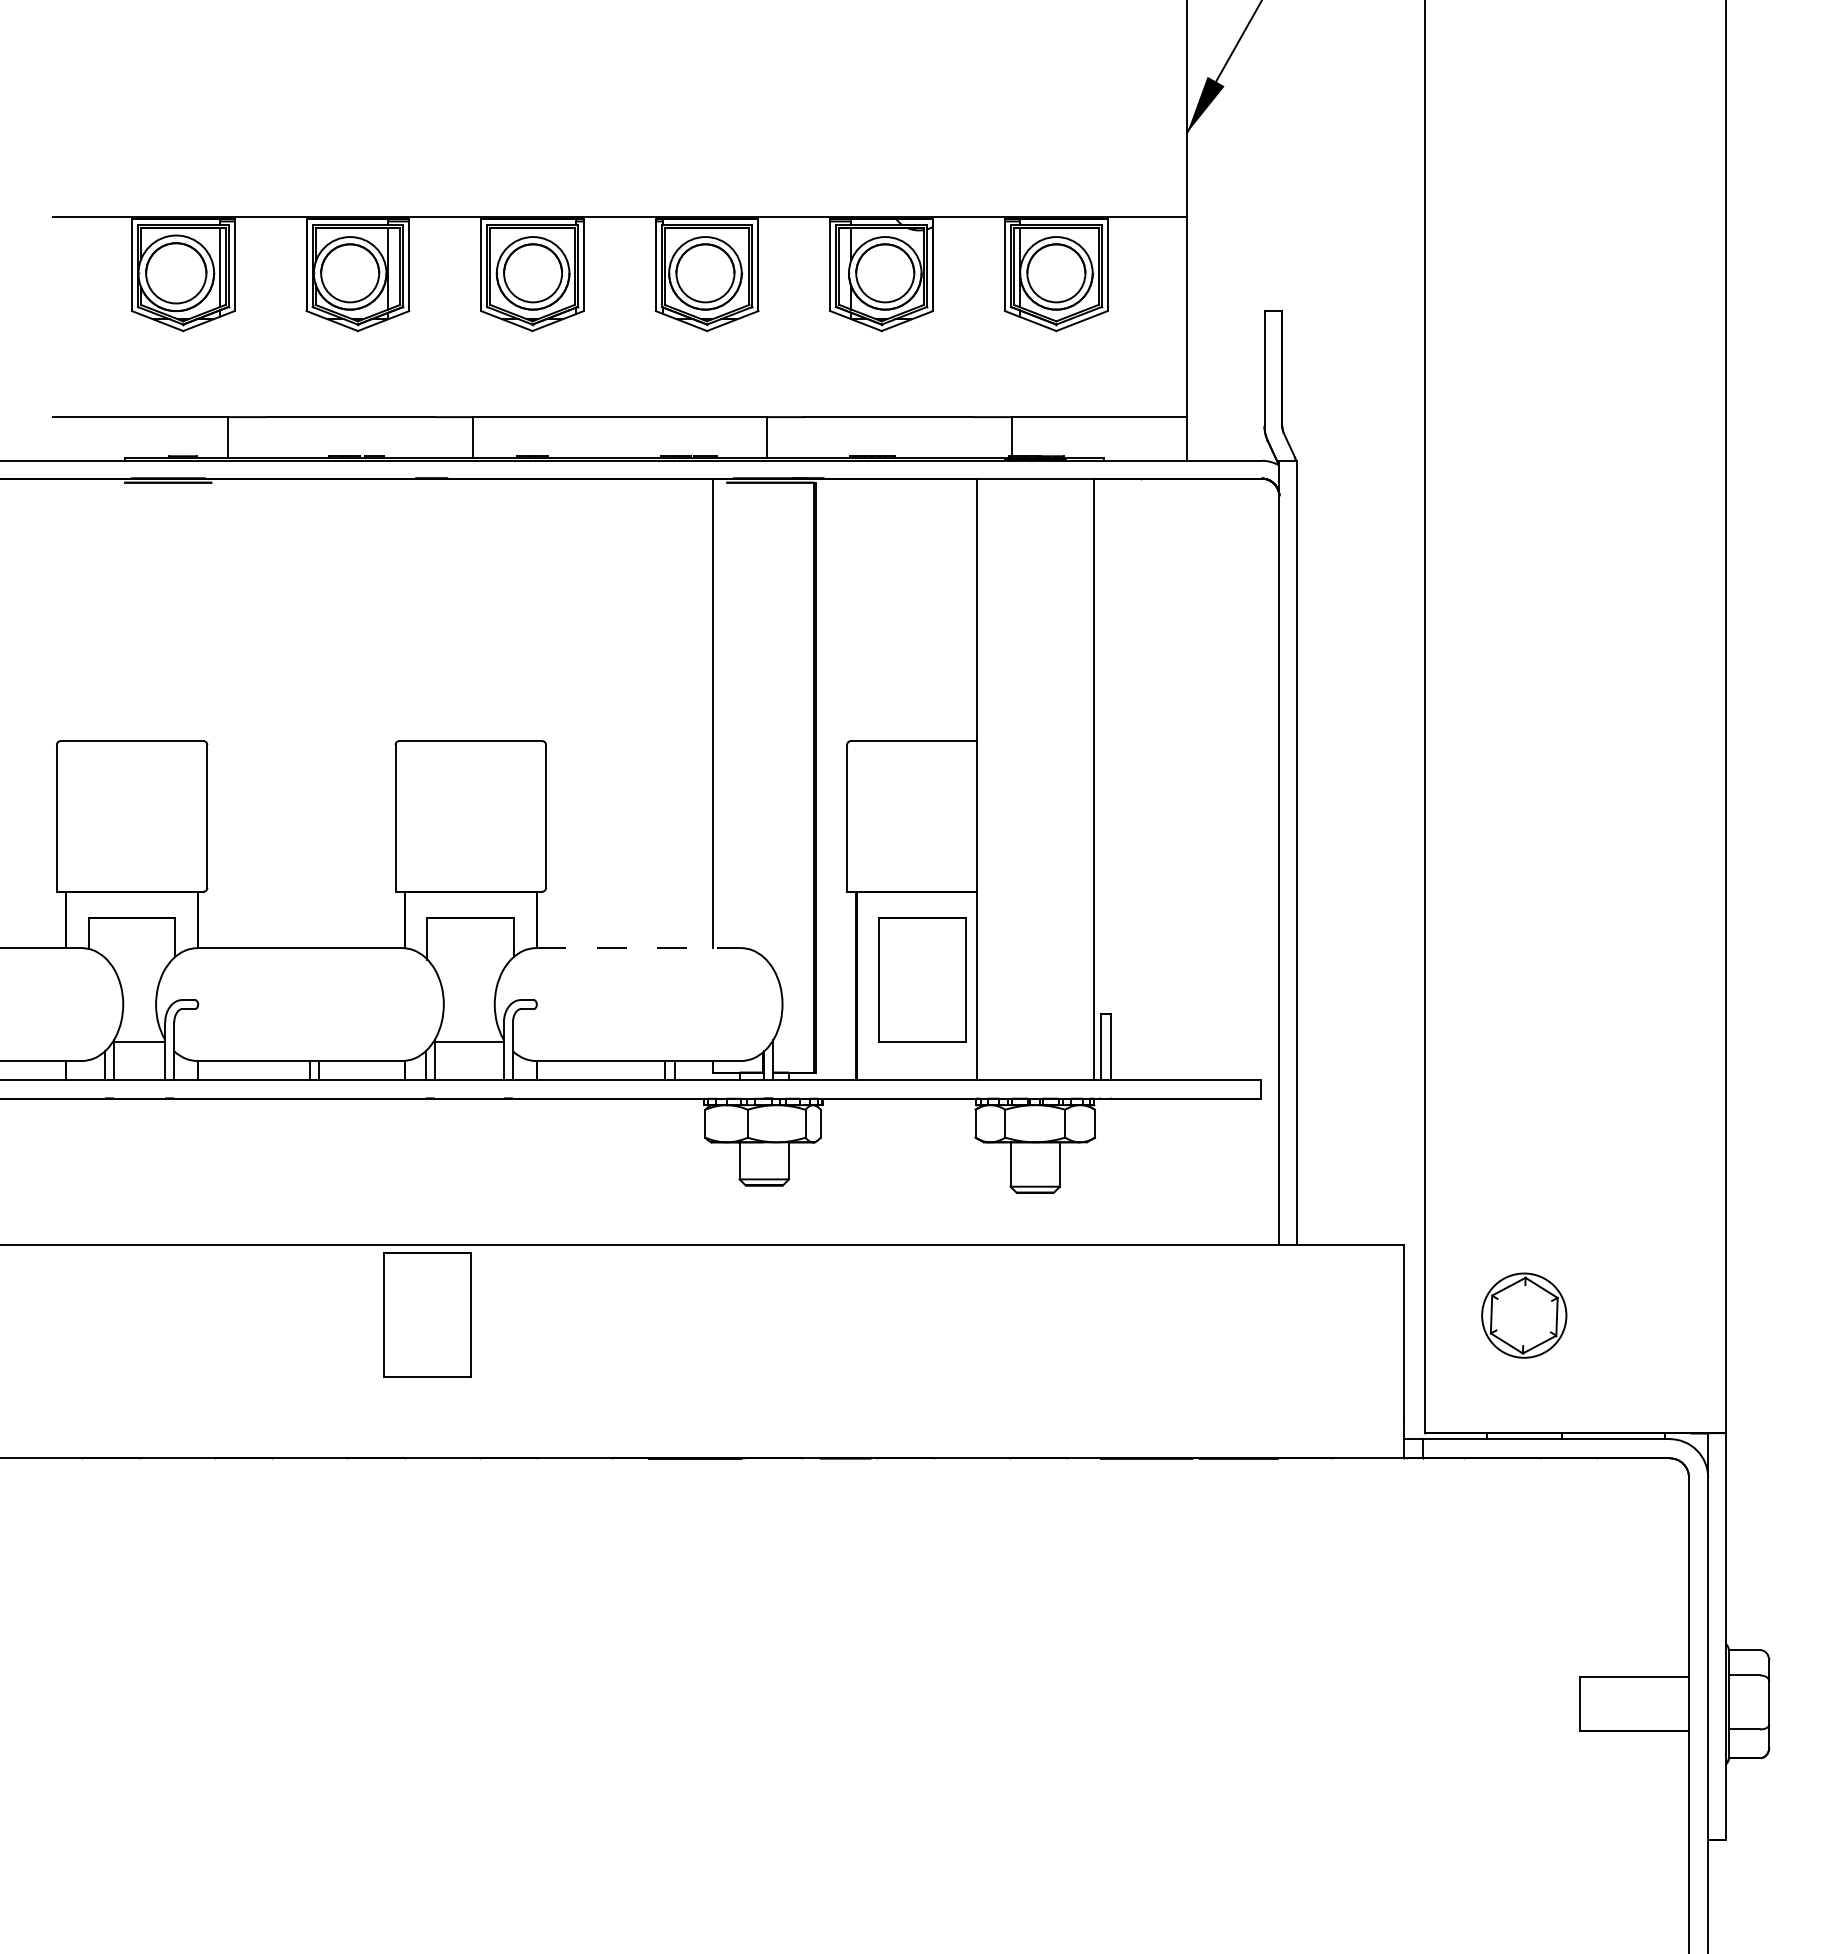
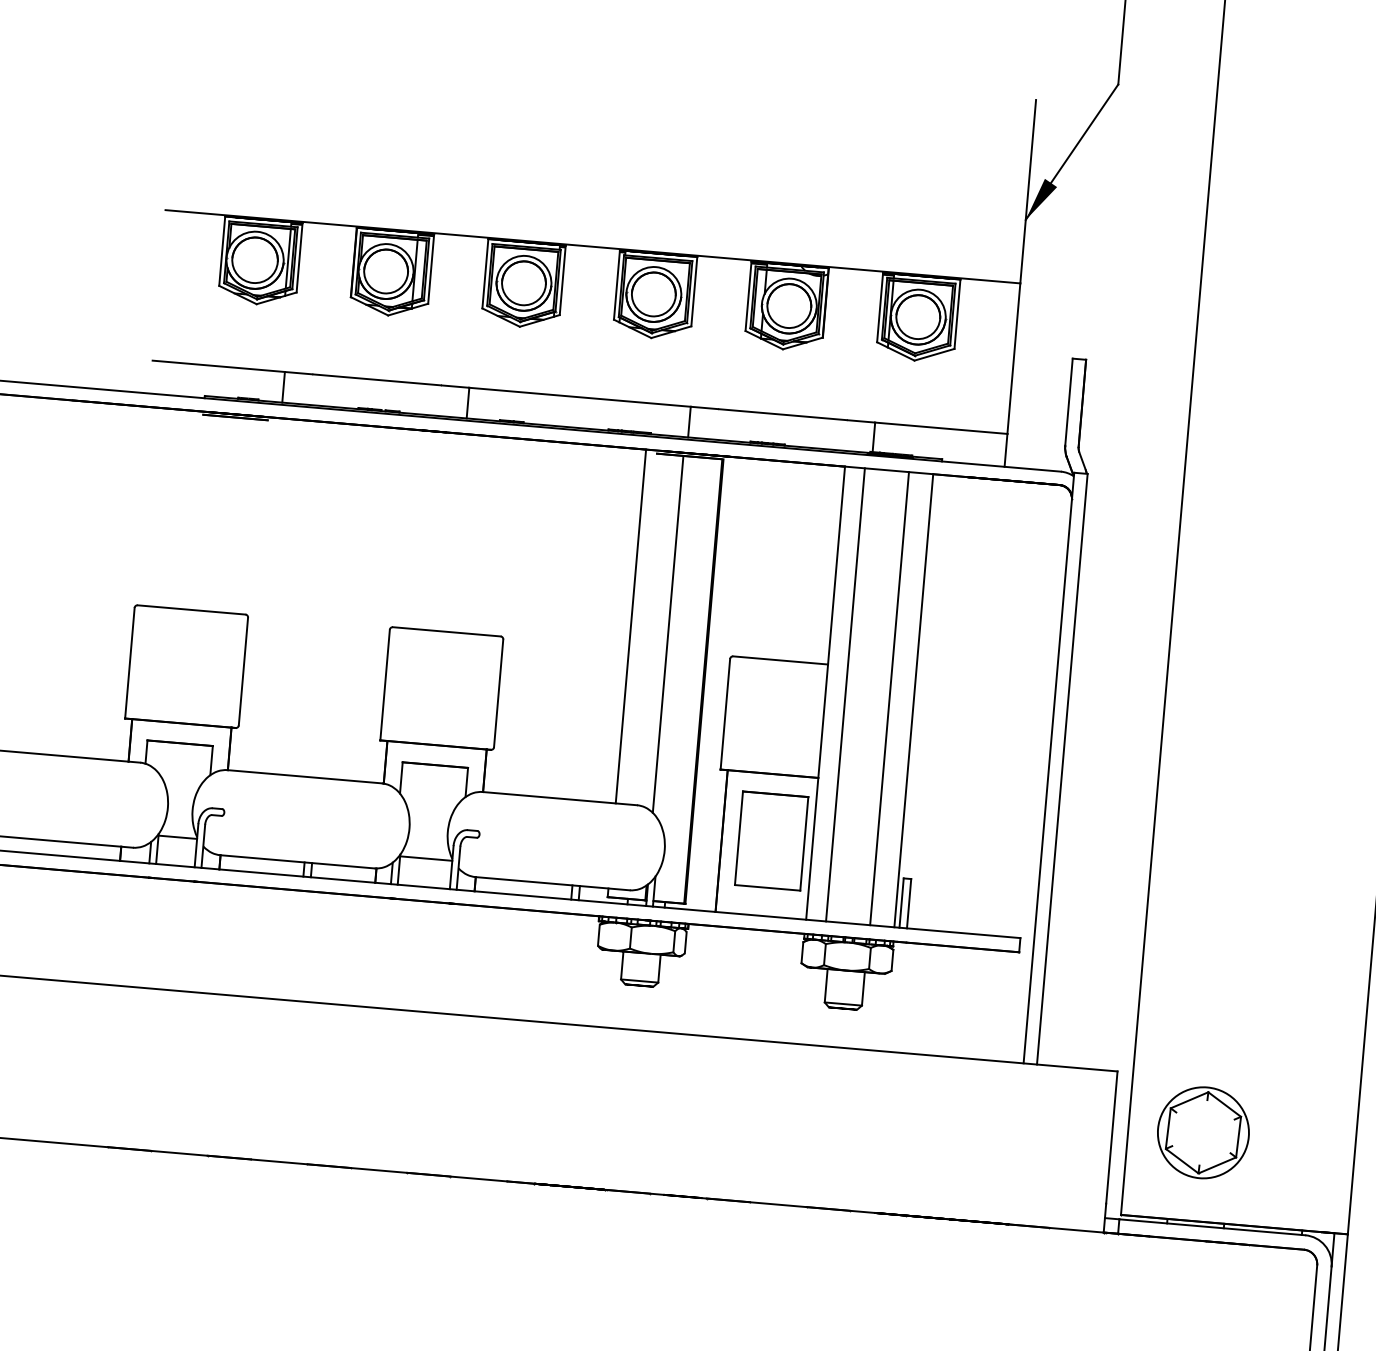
line: (762, 719) -> (668, 634), added
line: (1003, 778) -> (845, 694), added
line: (1061, 778) -> (889, 698), added
line: (639, 948) -> (560, 798), dashed -> solid
part: (427, 1314) -> (377, 1061), removed
part: (1524, 1315) -> (1203, 1132), size x1.43

